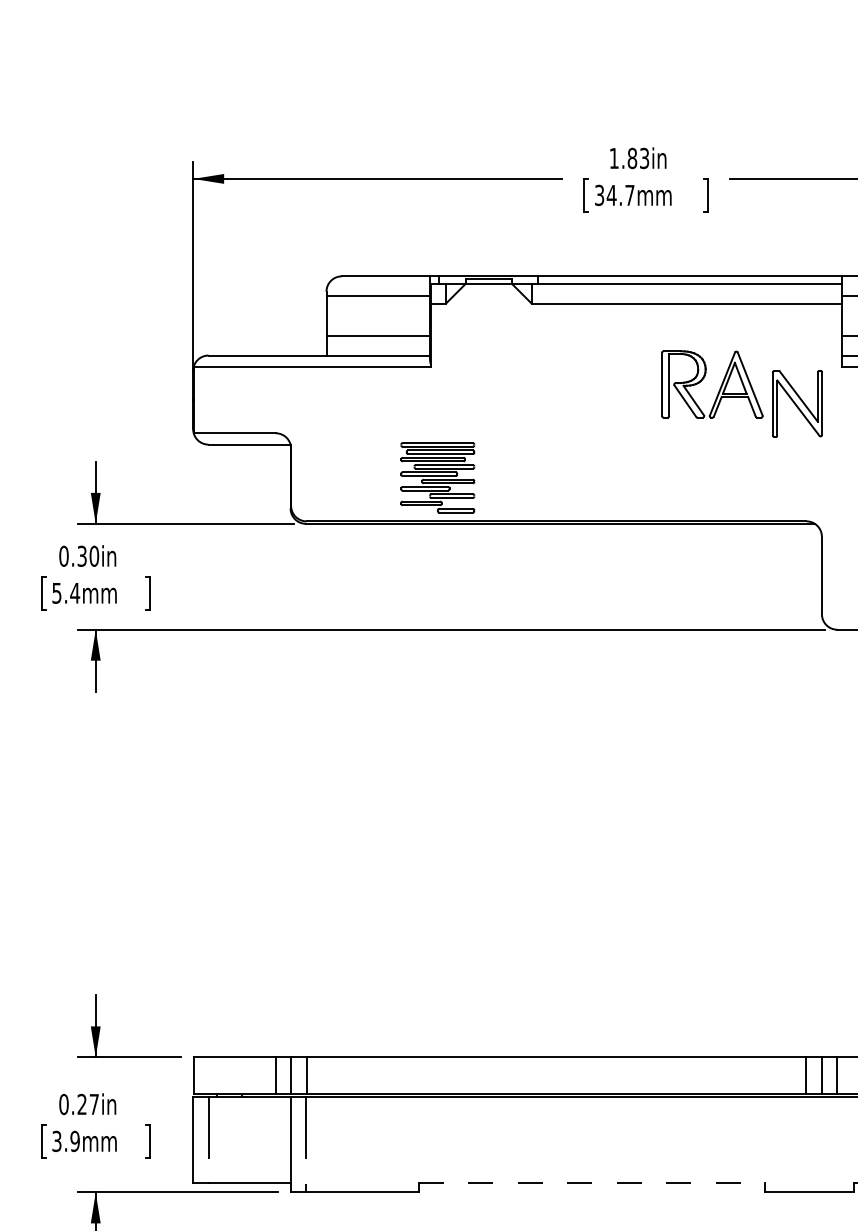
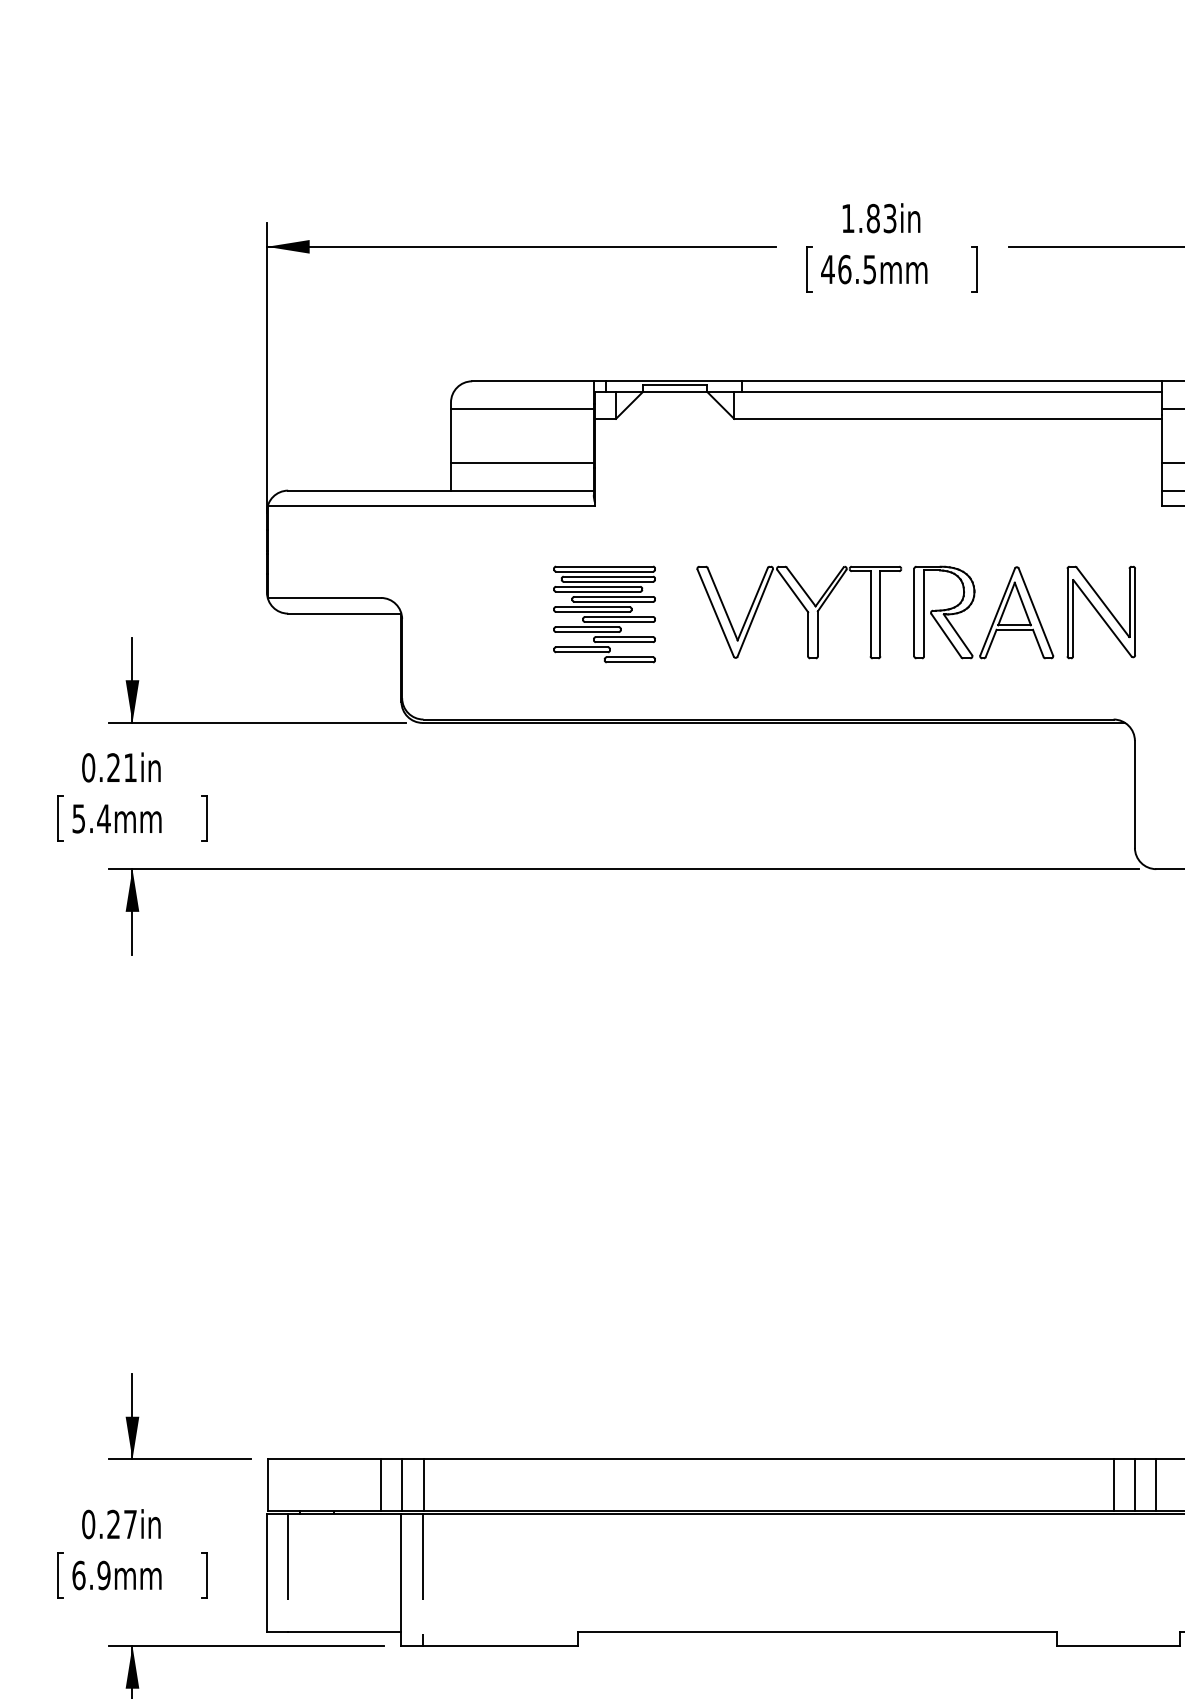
text: (614, 195) -> (848, 269), 34.7mm -> 46.5mm
part: (720, 387) -> (994, 616), moved
part: (796, 403) -> (1100, 612), moved
part: (583, 442) -> (805, 610), added
part: (437, 477) -> (604, 614), moved
text: (88, 556) -> (122, 767), 0.30in -> 0.21in
text: (56, 1141) -> (78, 1575), 3.9mm -> 6.9mm
line: (592, 1182) -> (818, 1632), dashed -> solid

